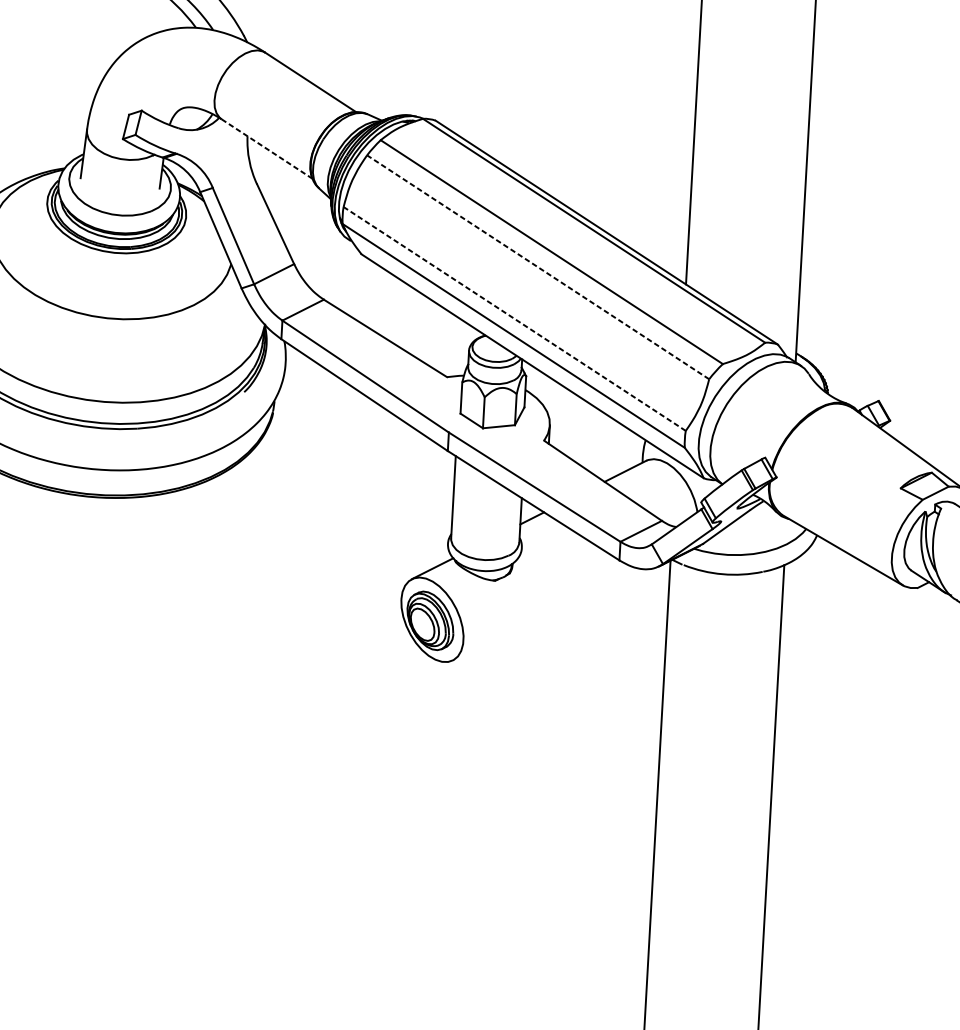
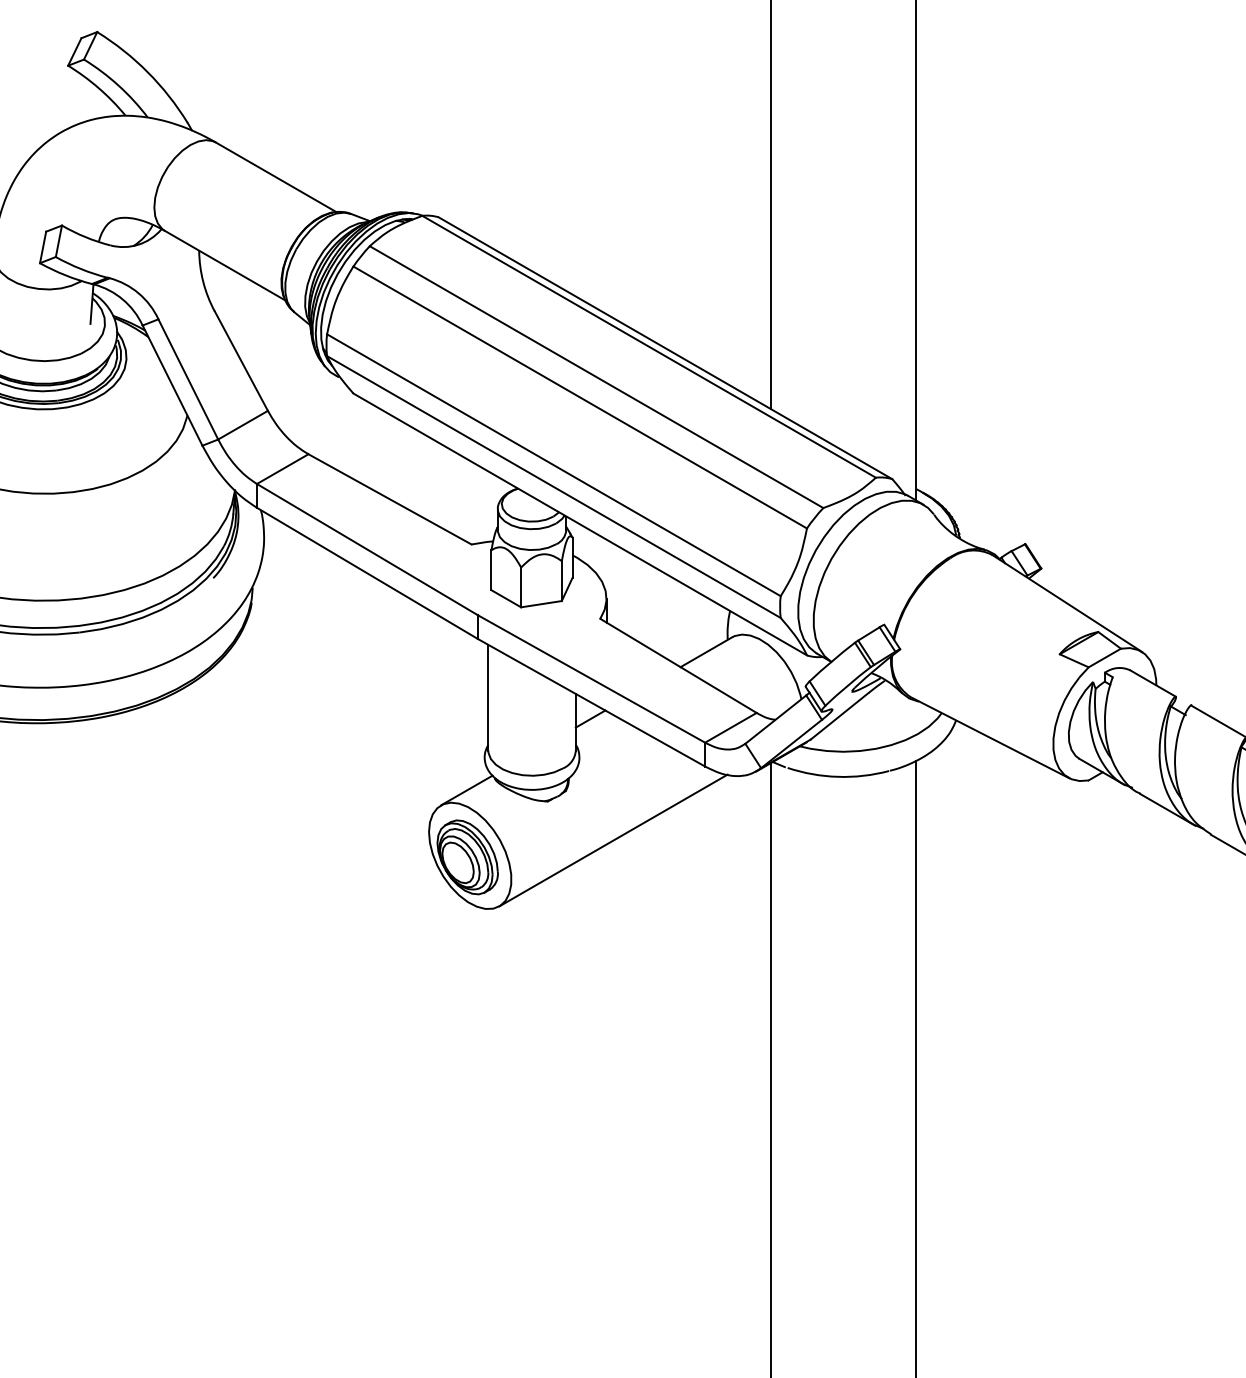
line: (267, 148) -> (225, 265), dashed -> solid
line: (538, 267) -> (580, 397), dashed -> solid
line: (514, 319) -> (553, 465), dashed -> solid
line: (544, 614) -> (613, 840), added

